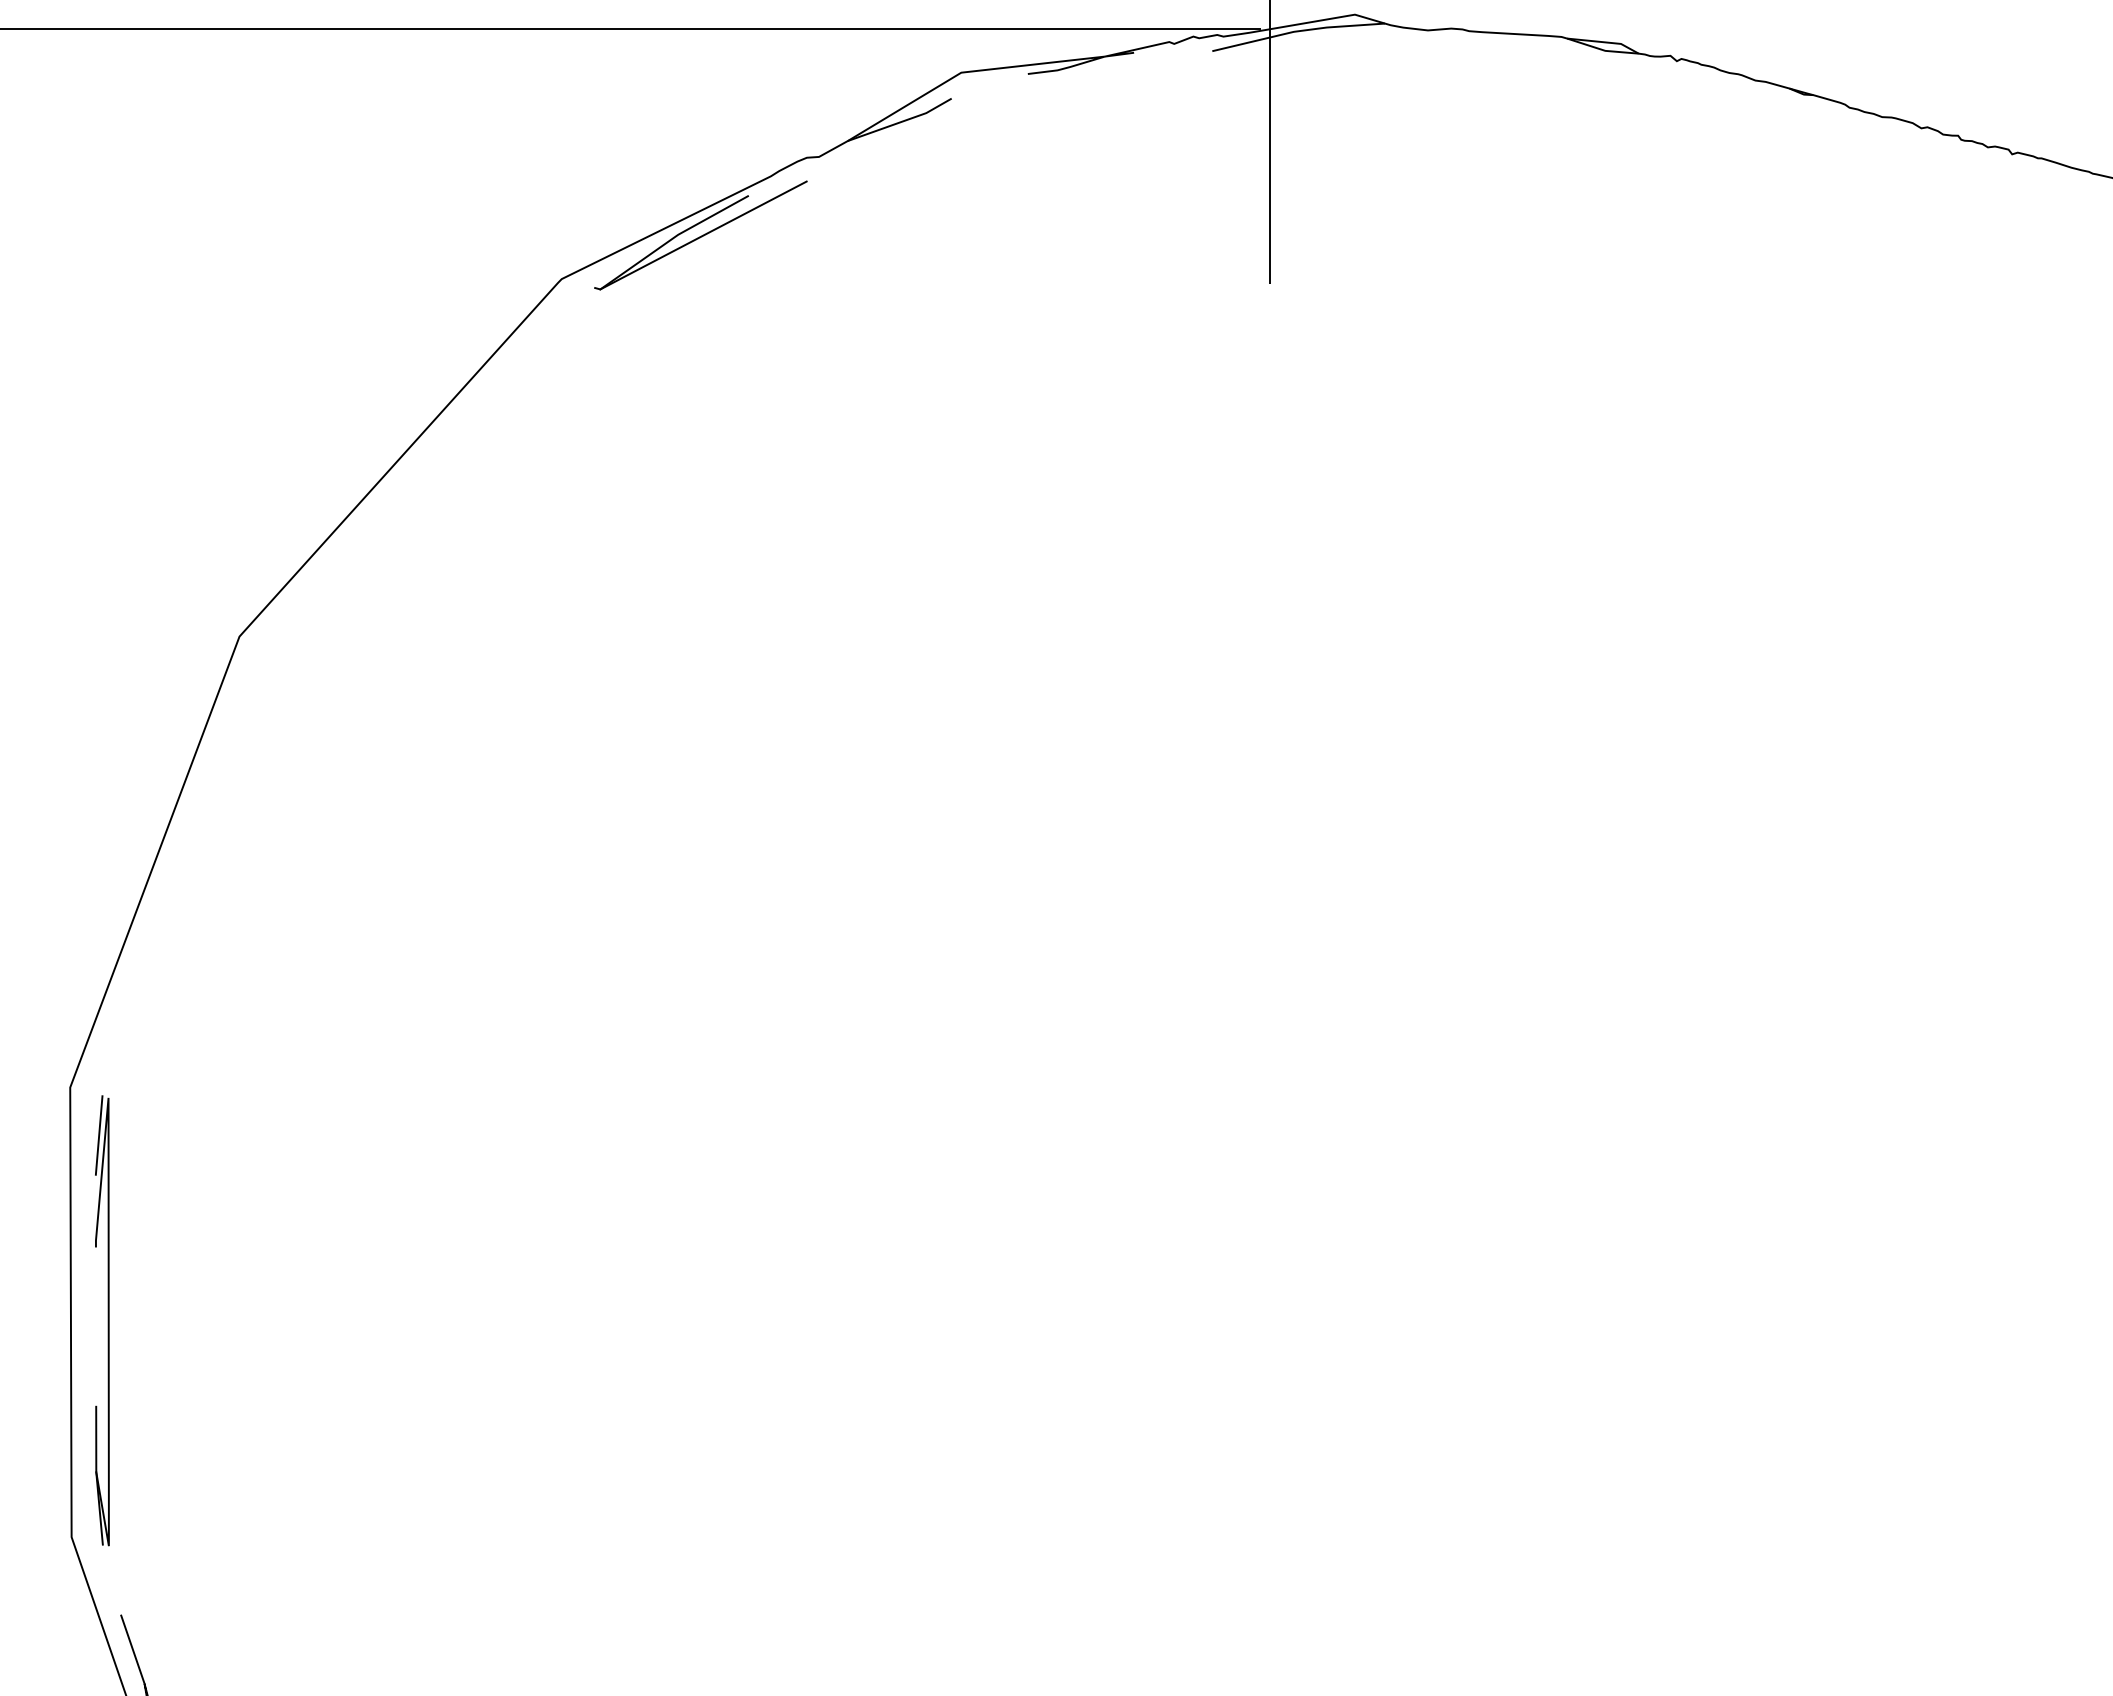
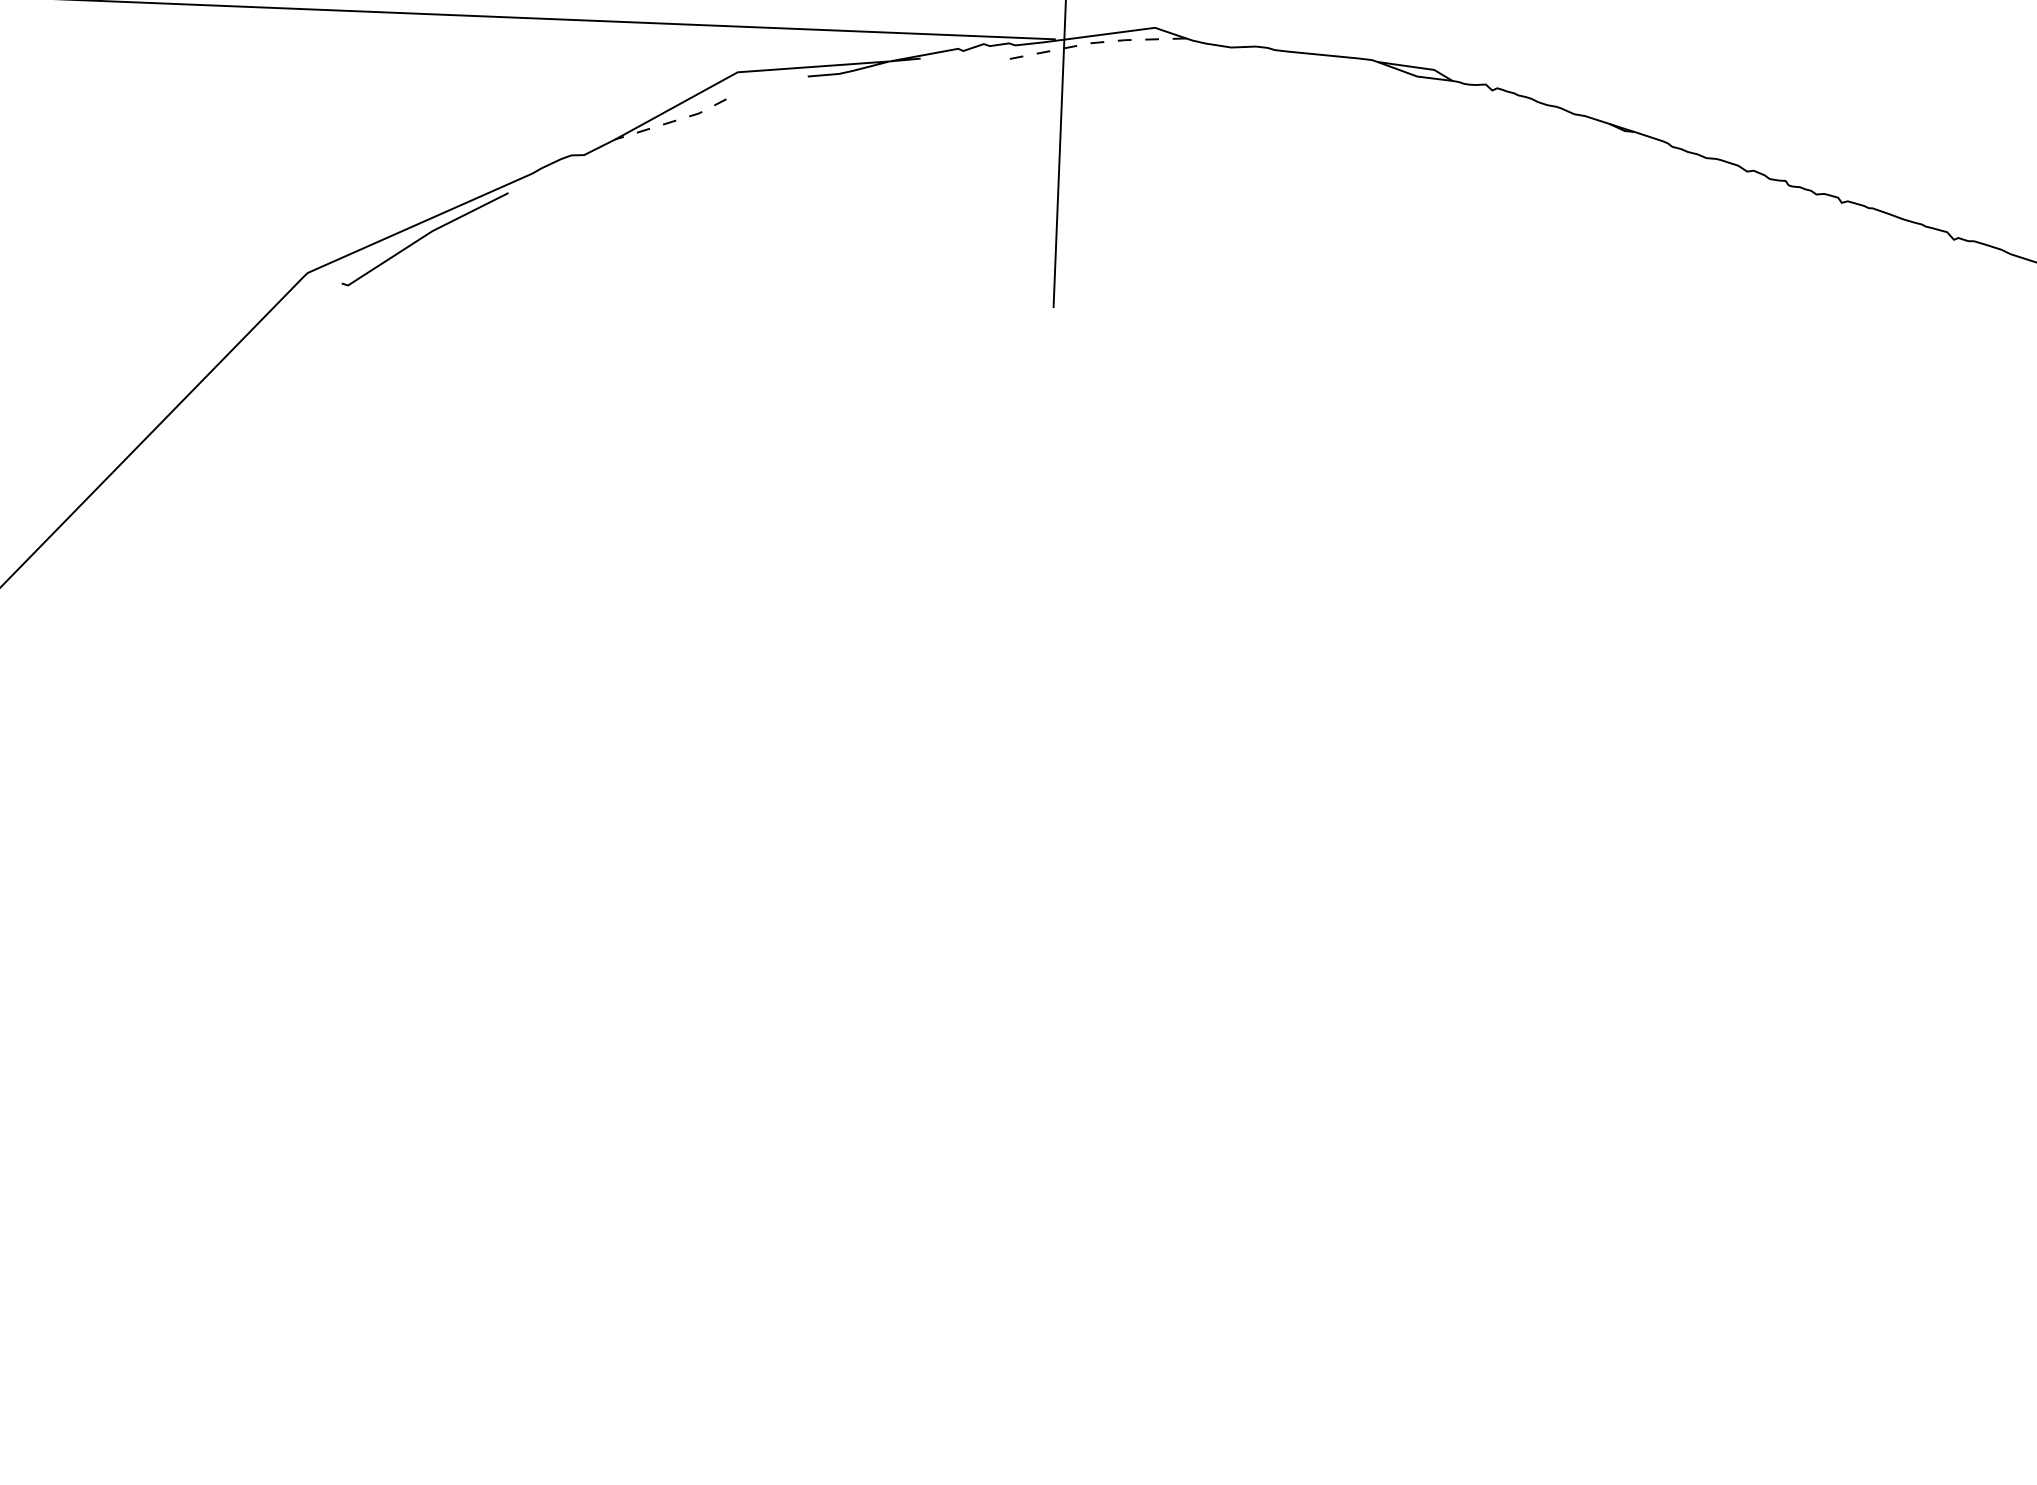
line: (1297, 31) -> (1093, 43), solid -> dashed
line: (902, 121) -> (673, 121), solid -> dashed
line: (703, 235) -> (459, 232), removed

